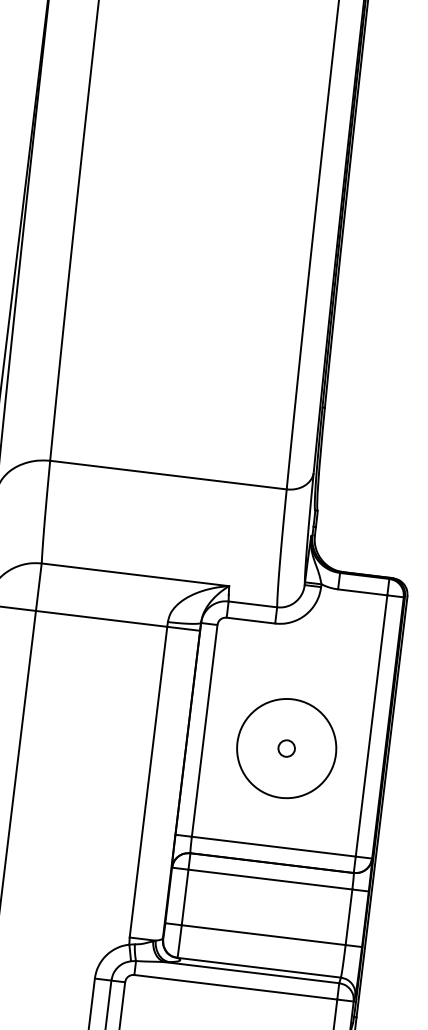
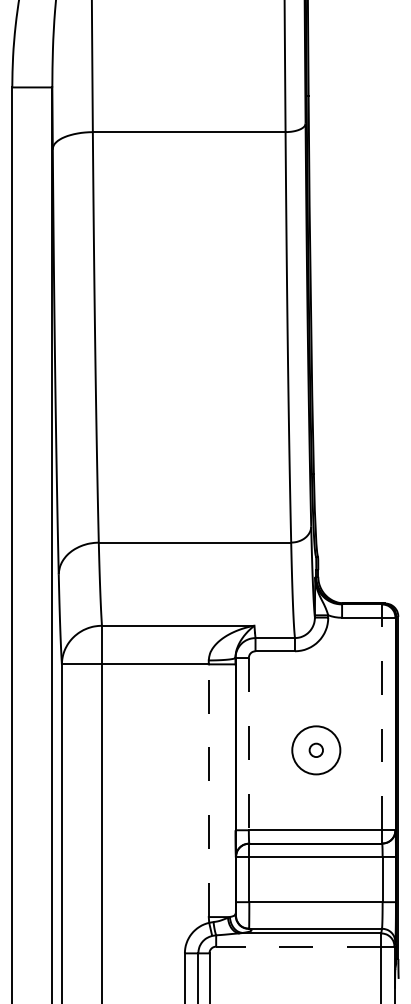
line: (372, 725) -> (382, 723), solid -> dashed
line: (204, 731) -> (248, 744), solid -> dashed
circle: (286, 748) -> (316, 750), size x0.6
line: (148, 781) -> (208, 790), solid -> dashed
line: (235, 987) -> (298, 946), solid -> dashed

